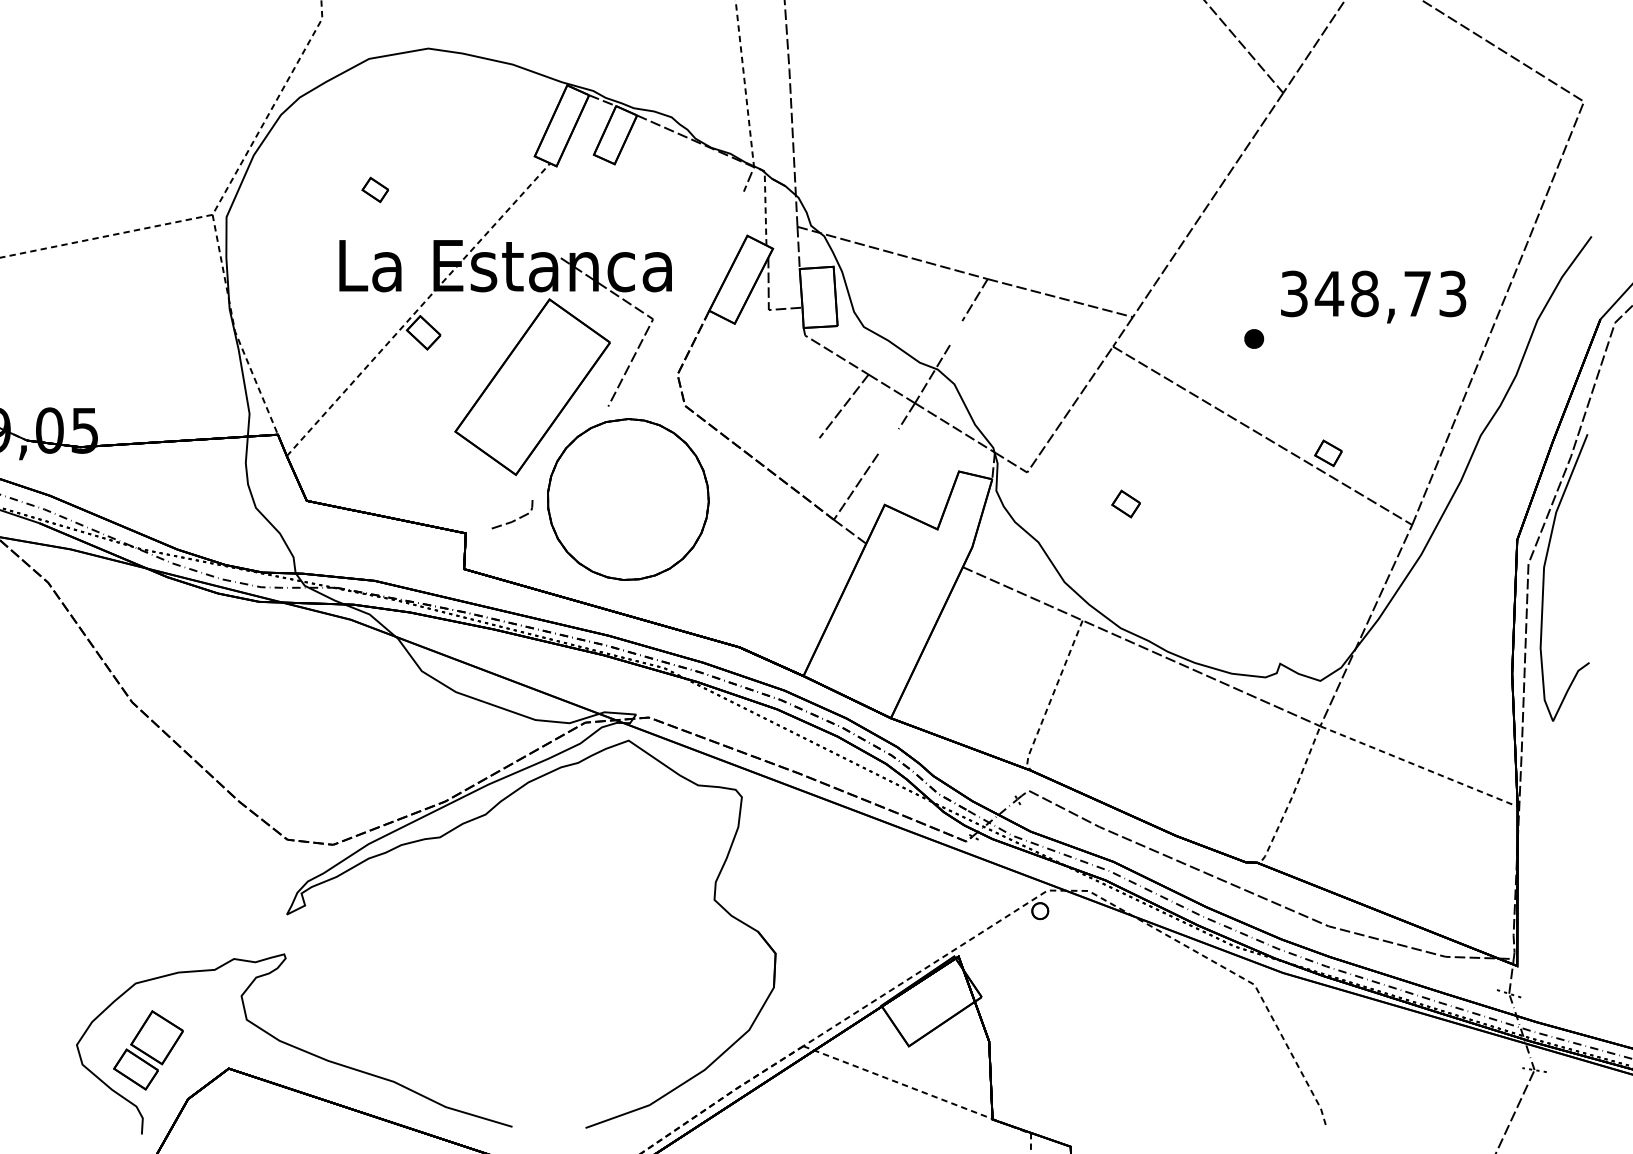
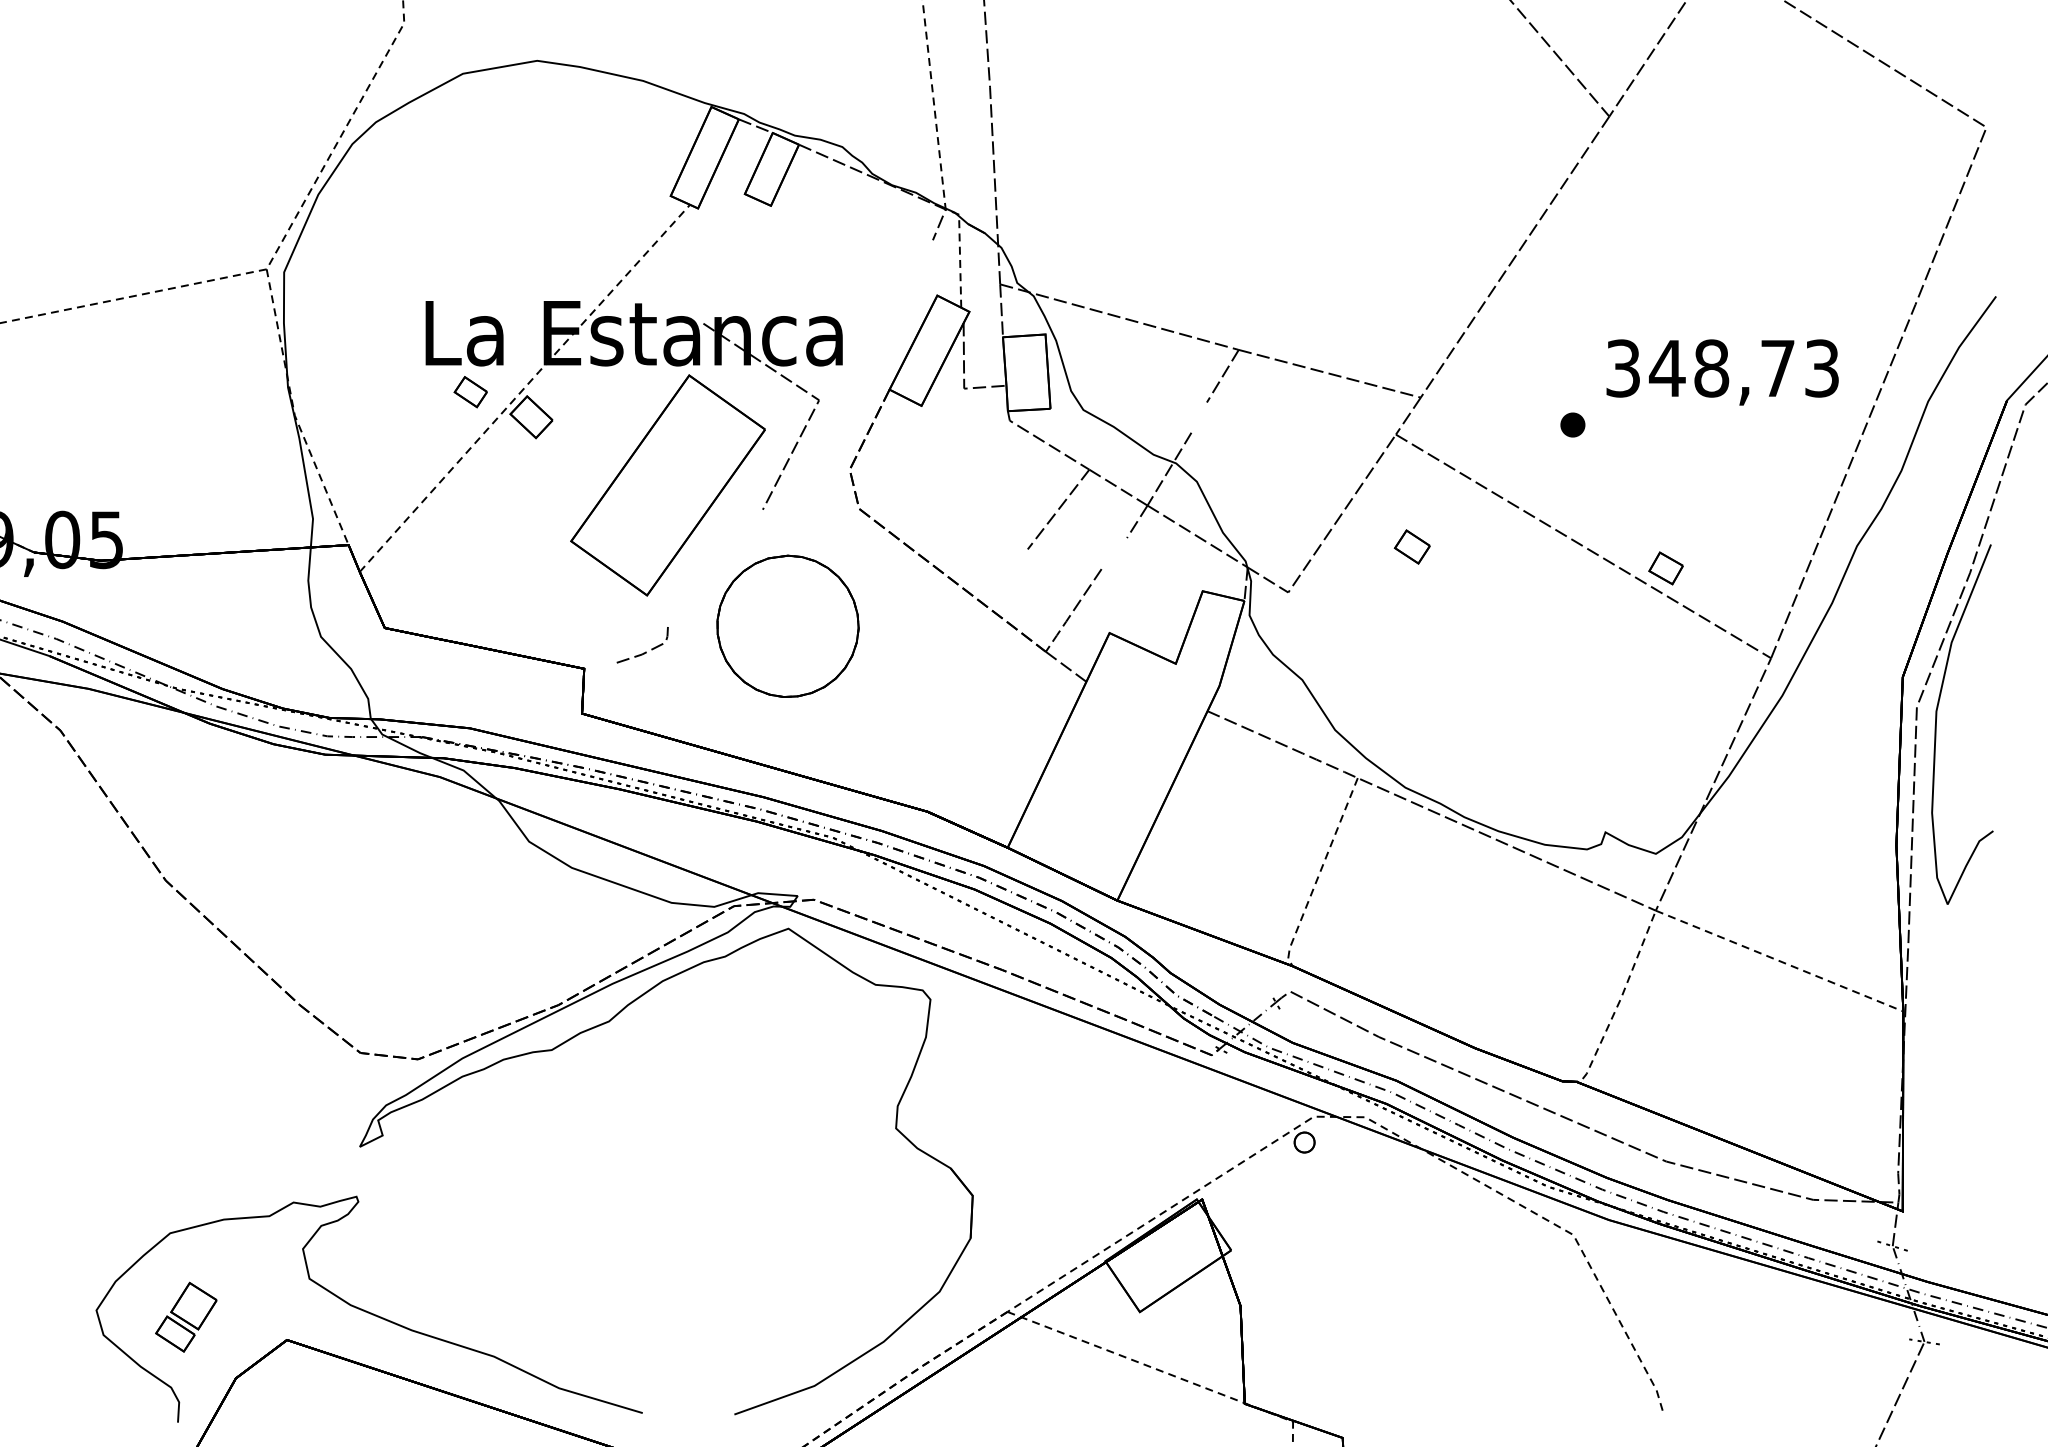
part: (375, 190) -> (470, 392), moved
part: (627, 499) -> (787, 626), size x0.7
part: (1125, 503) -> (1411, 546), moved
part: (148, 1050) -> (186, 1317), size x0.7

